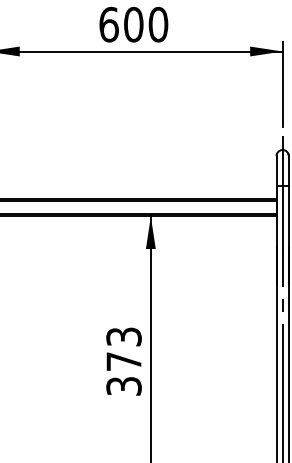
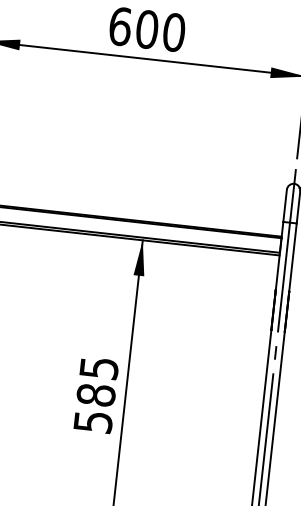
text: (123, 361) -> (95, 394), 373 -> 585

